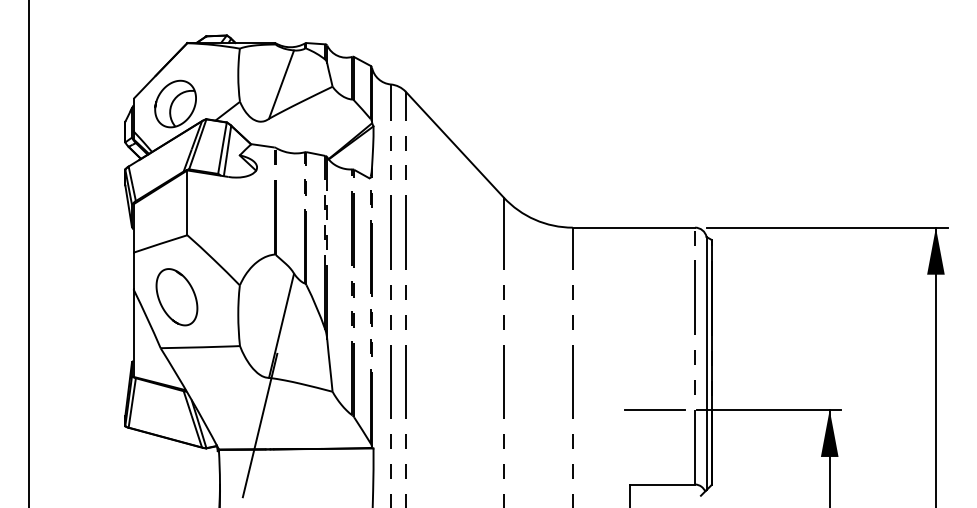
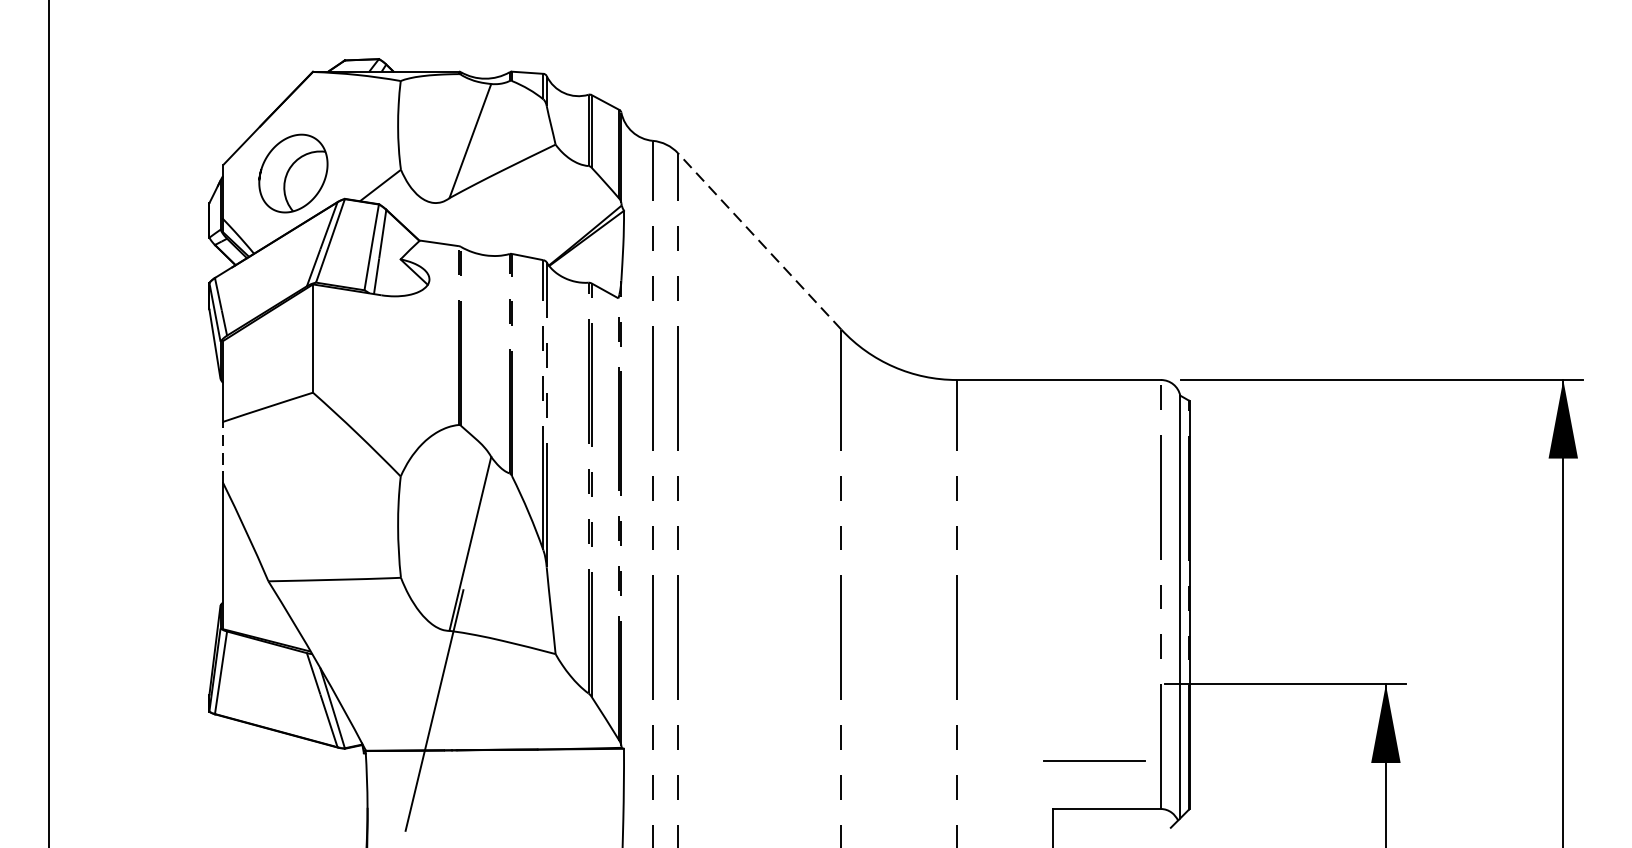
line: (454, 144) -> (759, 241), solid -> dashed
line: (133, 270) -> (223, 451), solid -> dashed
part: (176, 297) -> (294, 496), removed
line: (654, 409) -> (1093, 760), moved

